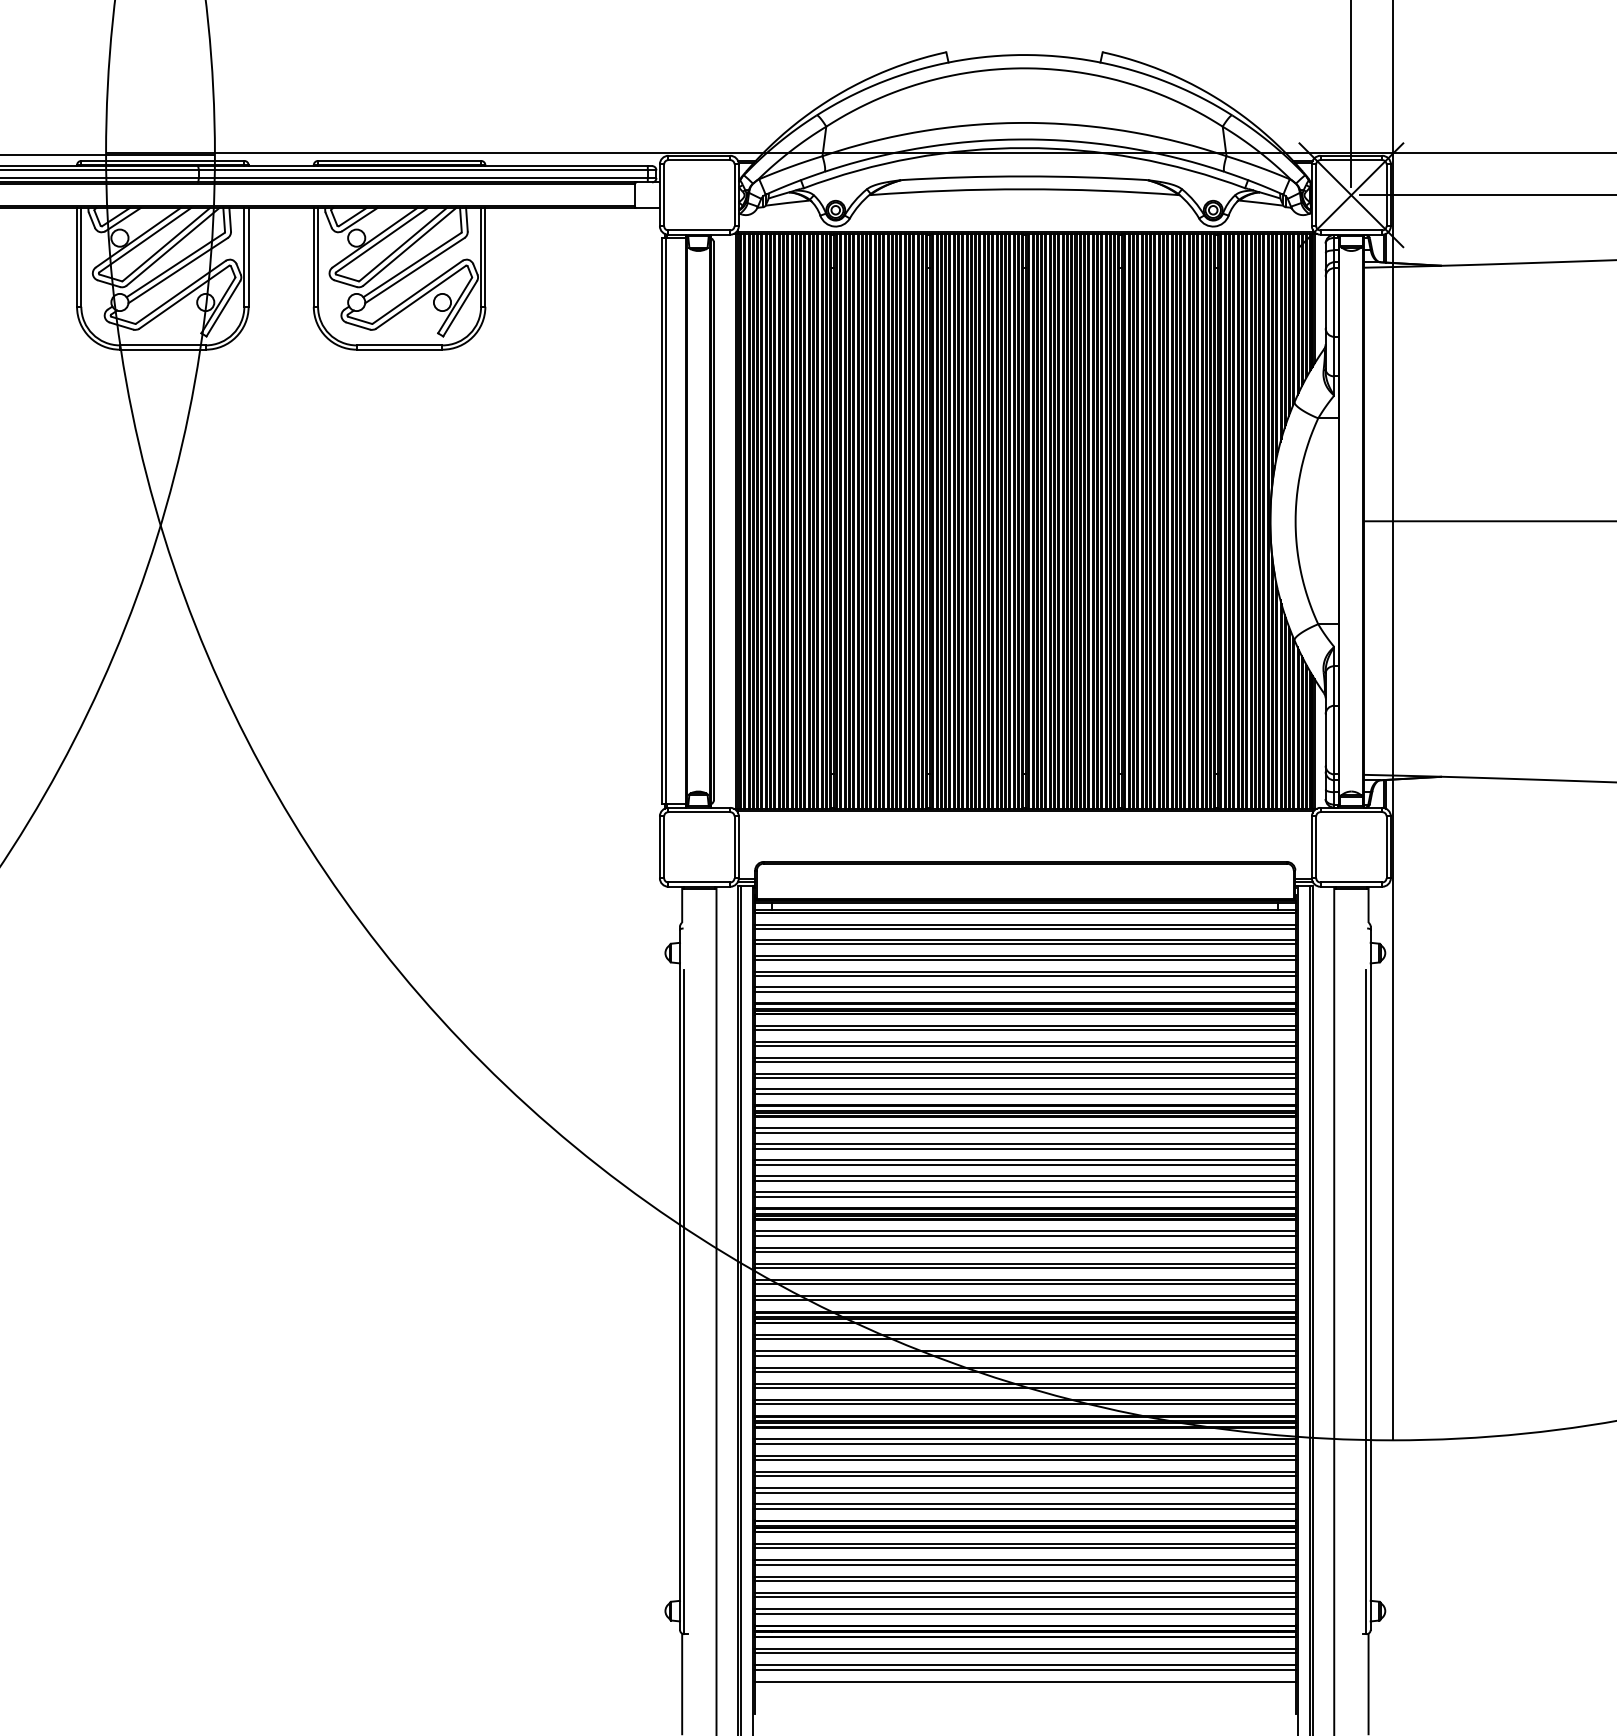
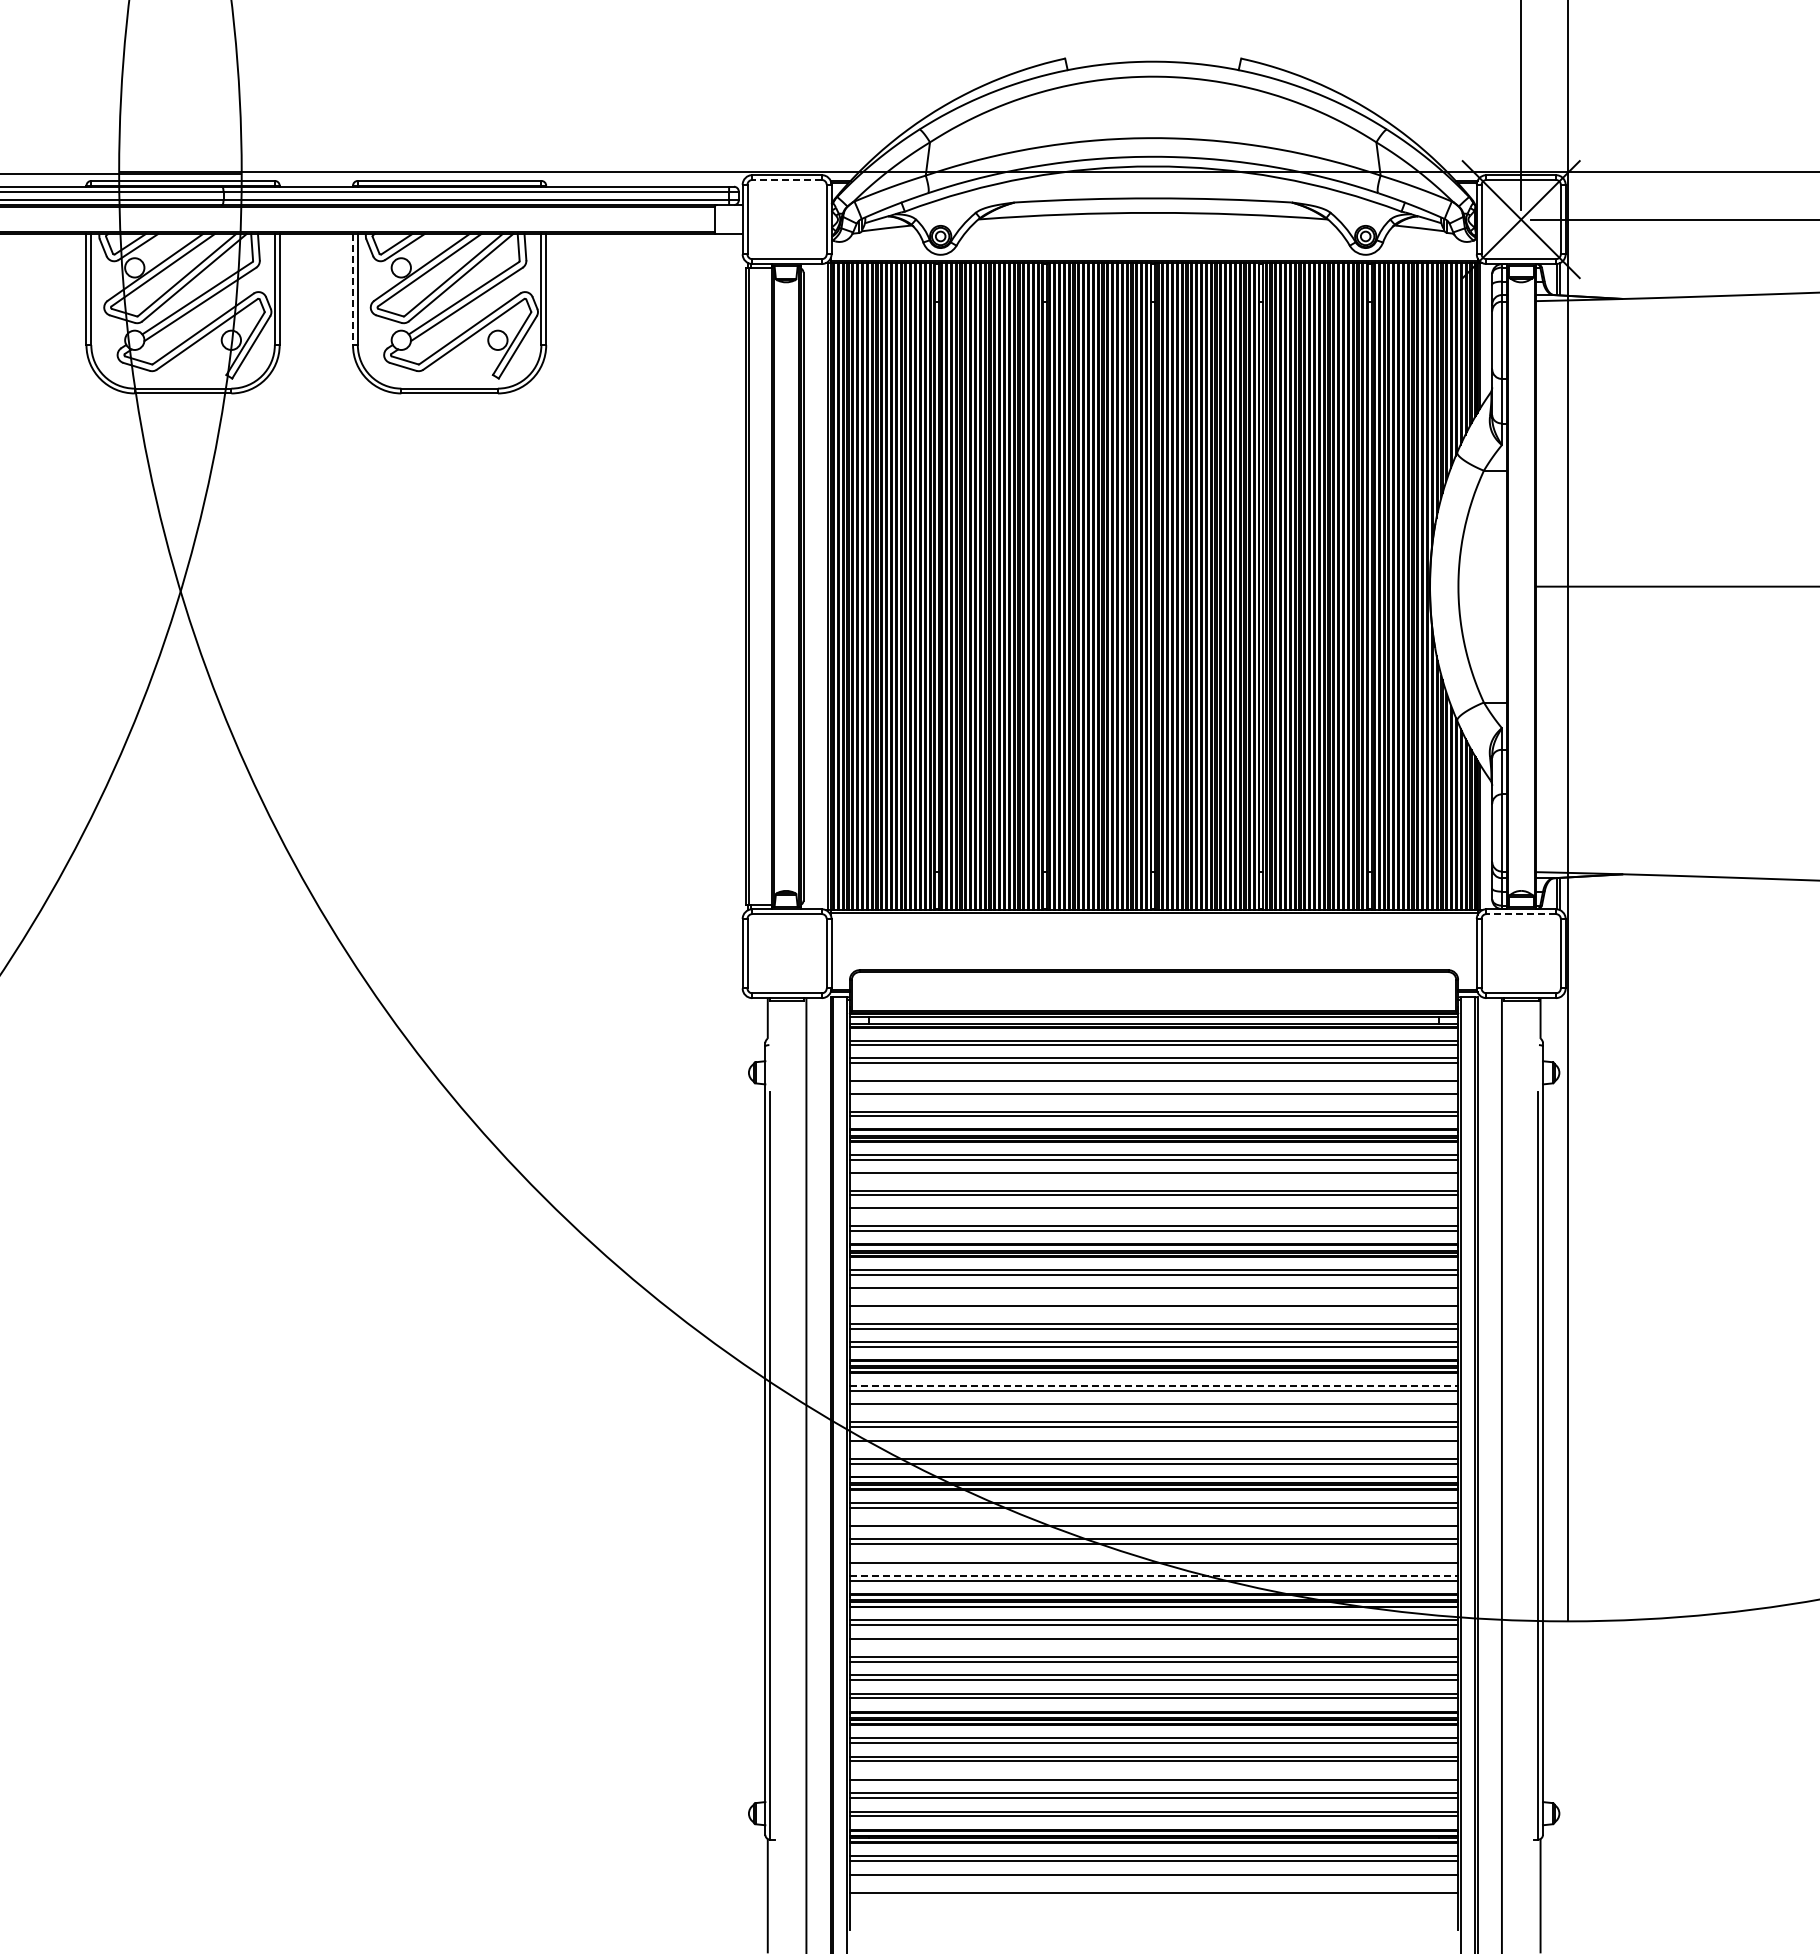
line: (699, 159) -> (787, 179), solid -> dashed
line: (314, 257) -> (353, 289), solid -> dashed
line: (1351, 812) -> (1521, 914), solid -> dashed
line: (1024, 956) -> (1153, 1076), removed
line: (1024, 975) -> (1153, 1098), removed
line: (1024, 1046) -> (1153, 1177), removed
line: (1024, 1078) -> (1153, 1213), removed
line: (1024, 1148) -> (1153, 1292), removed
line: (1024, 1164) -> (1153, 1310), removed
line: (1025, 1231) -> (1154, 1386), solid -> dashed
line: (1024, 1252) -> (1153, 1409), removed
line: (1024, 1284) -> (1153, 1445), removed
line: (1024, 1351) -> (1153, 1521), removed
line: (1024, 1383) -> (1153, 1557), removed
line: (1025, 1399) -> (1154, 1575), solid -> dashed
line: (1024, 1459) -> (1153, 1643), removed
line: (1024, 1576) -> (1153, 1774), removed
line: (1024, 1669) -> (1153, 1879), removed

